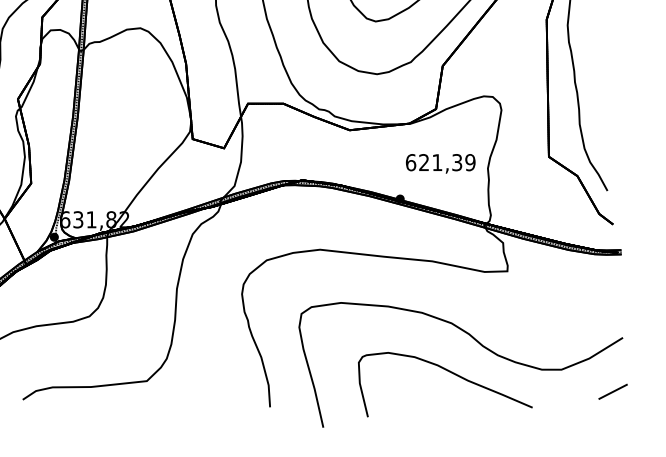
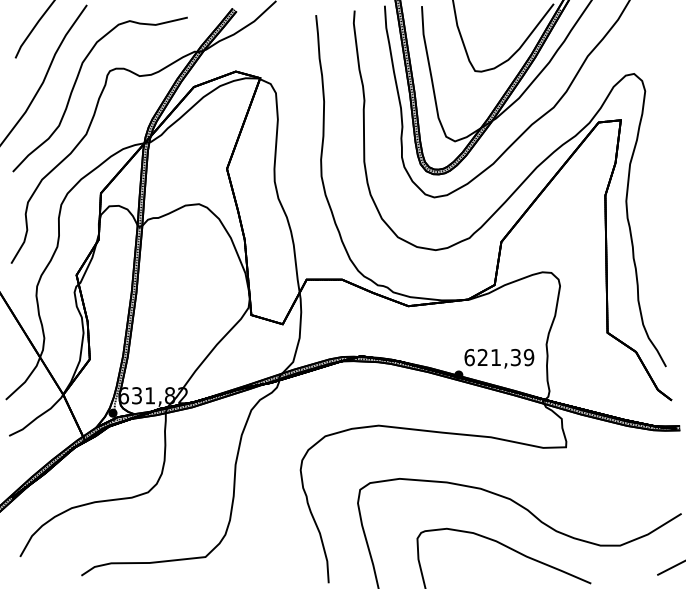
text: (440, 163) -> (499, 358), moved

